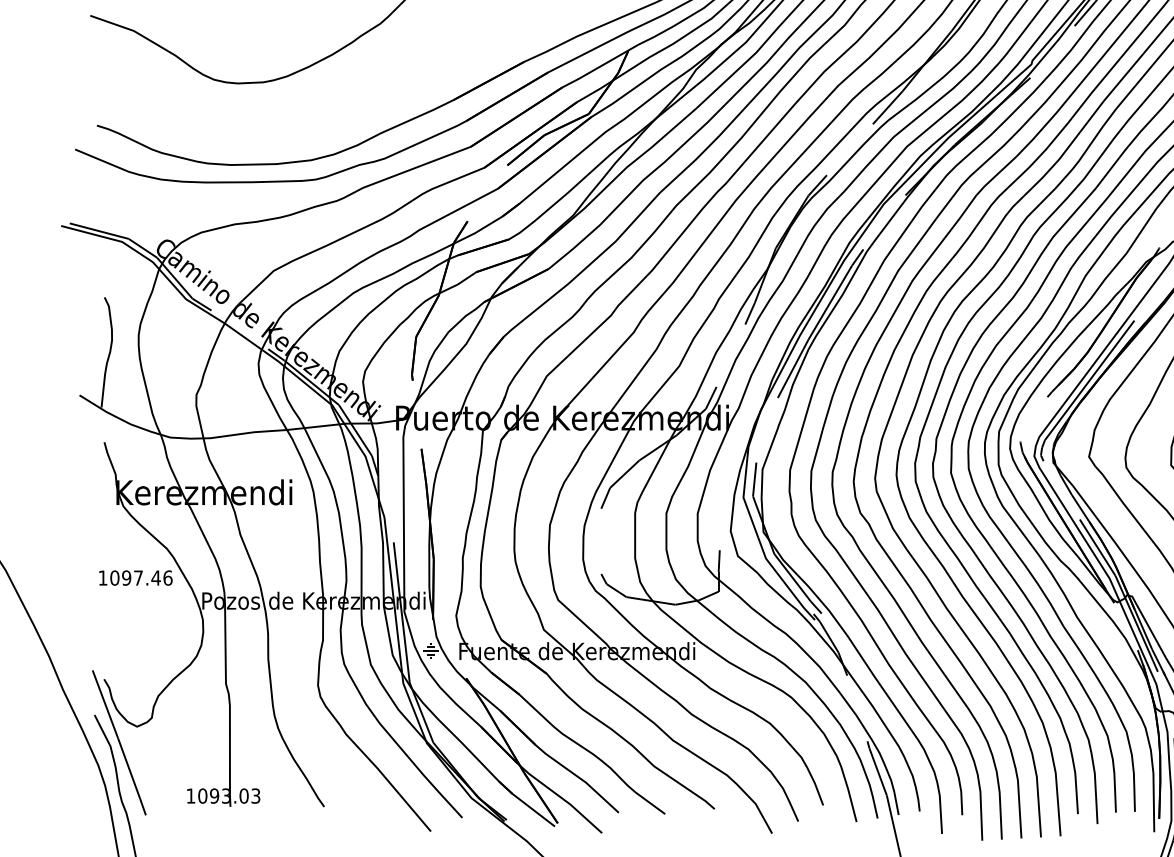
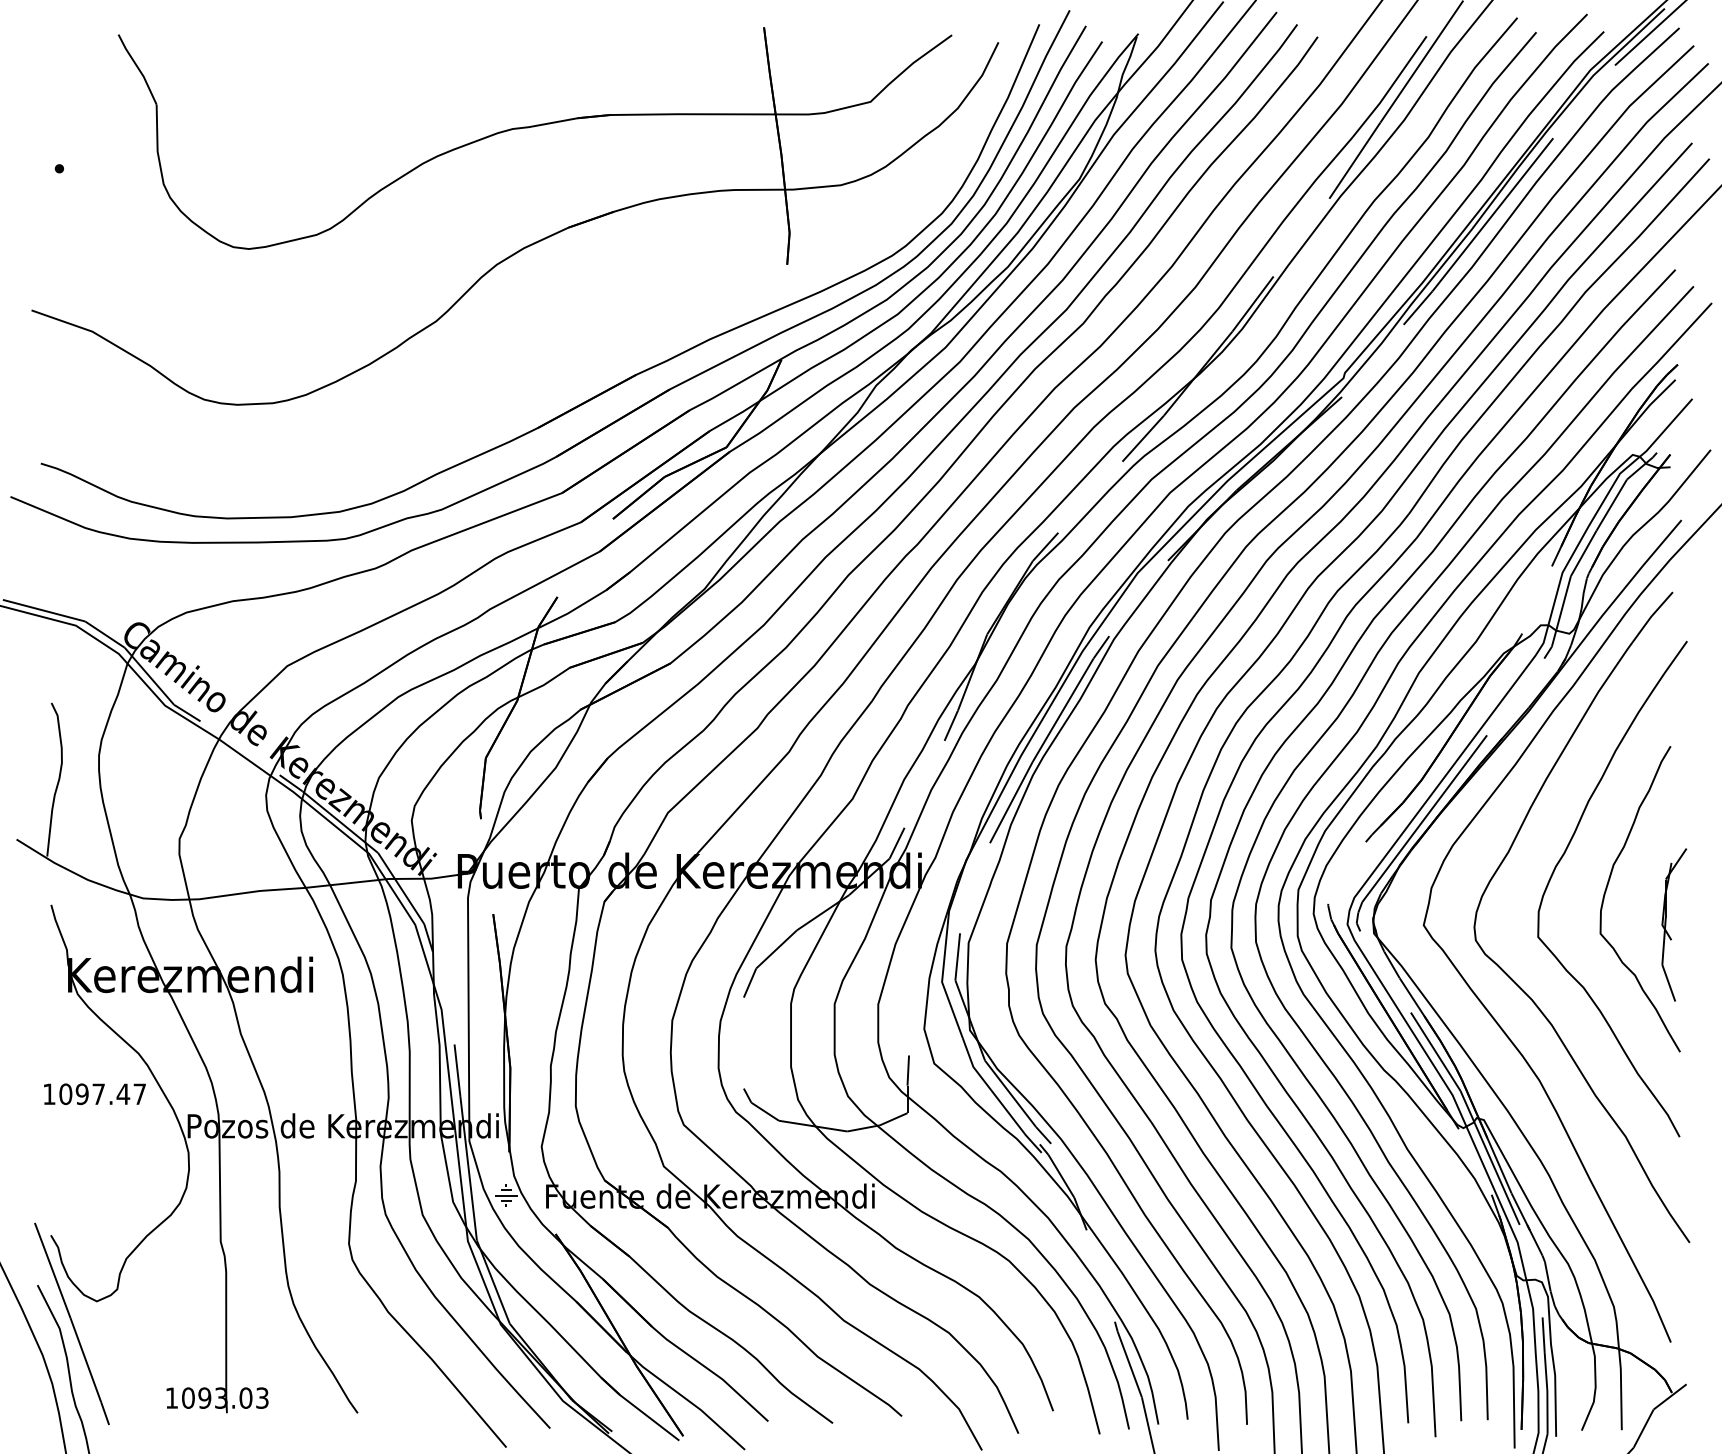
text: (167, 578) -> (139, 1094), 1097.46 -> 1097.47

